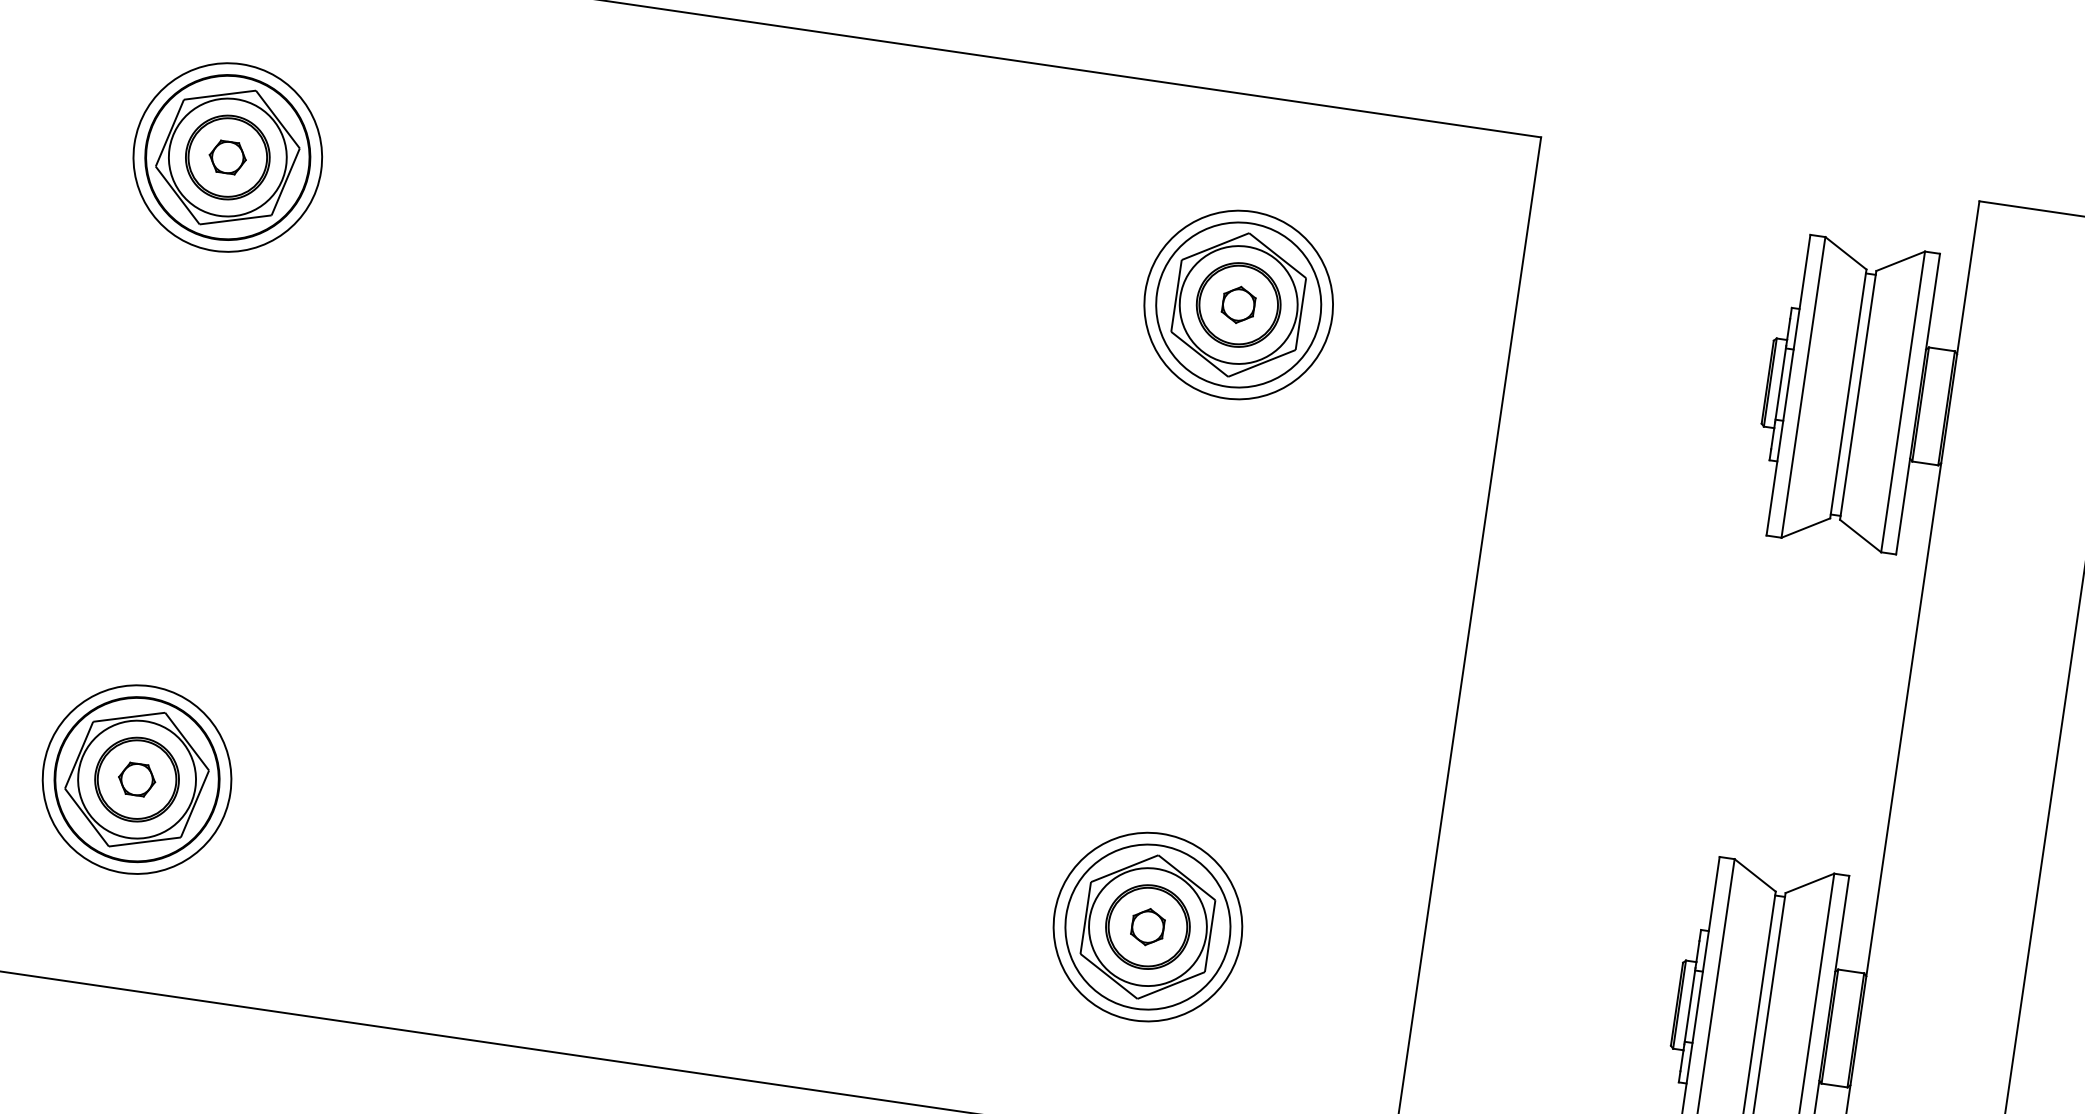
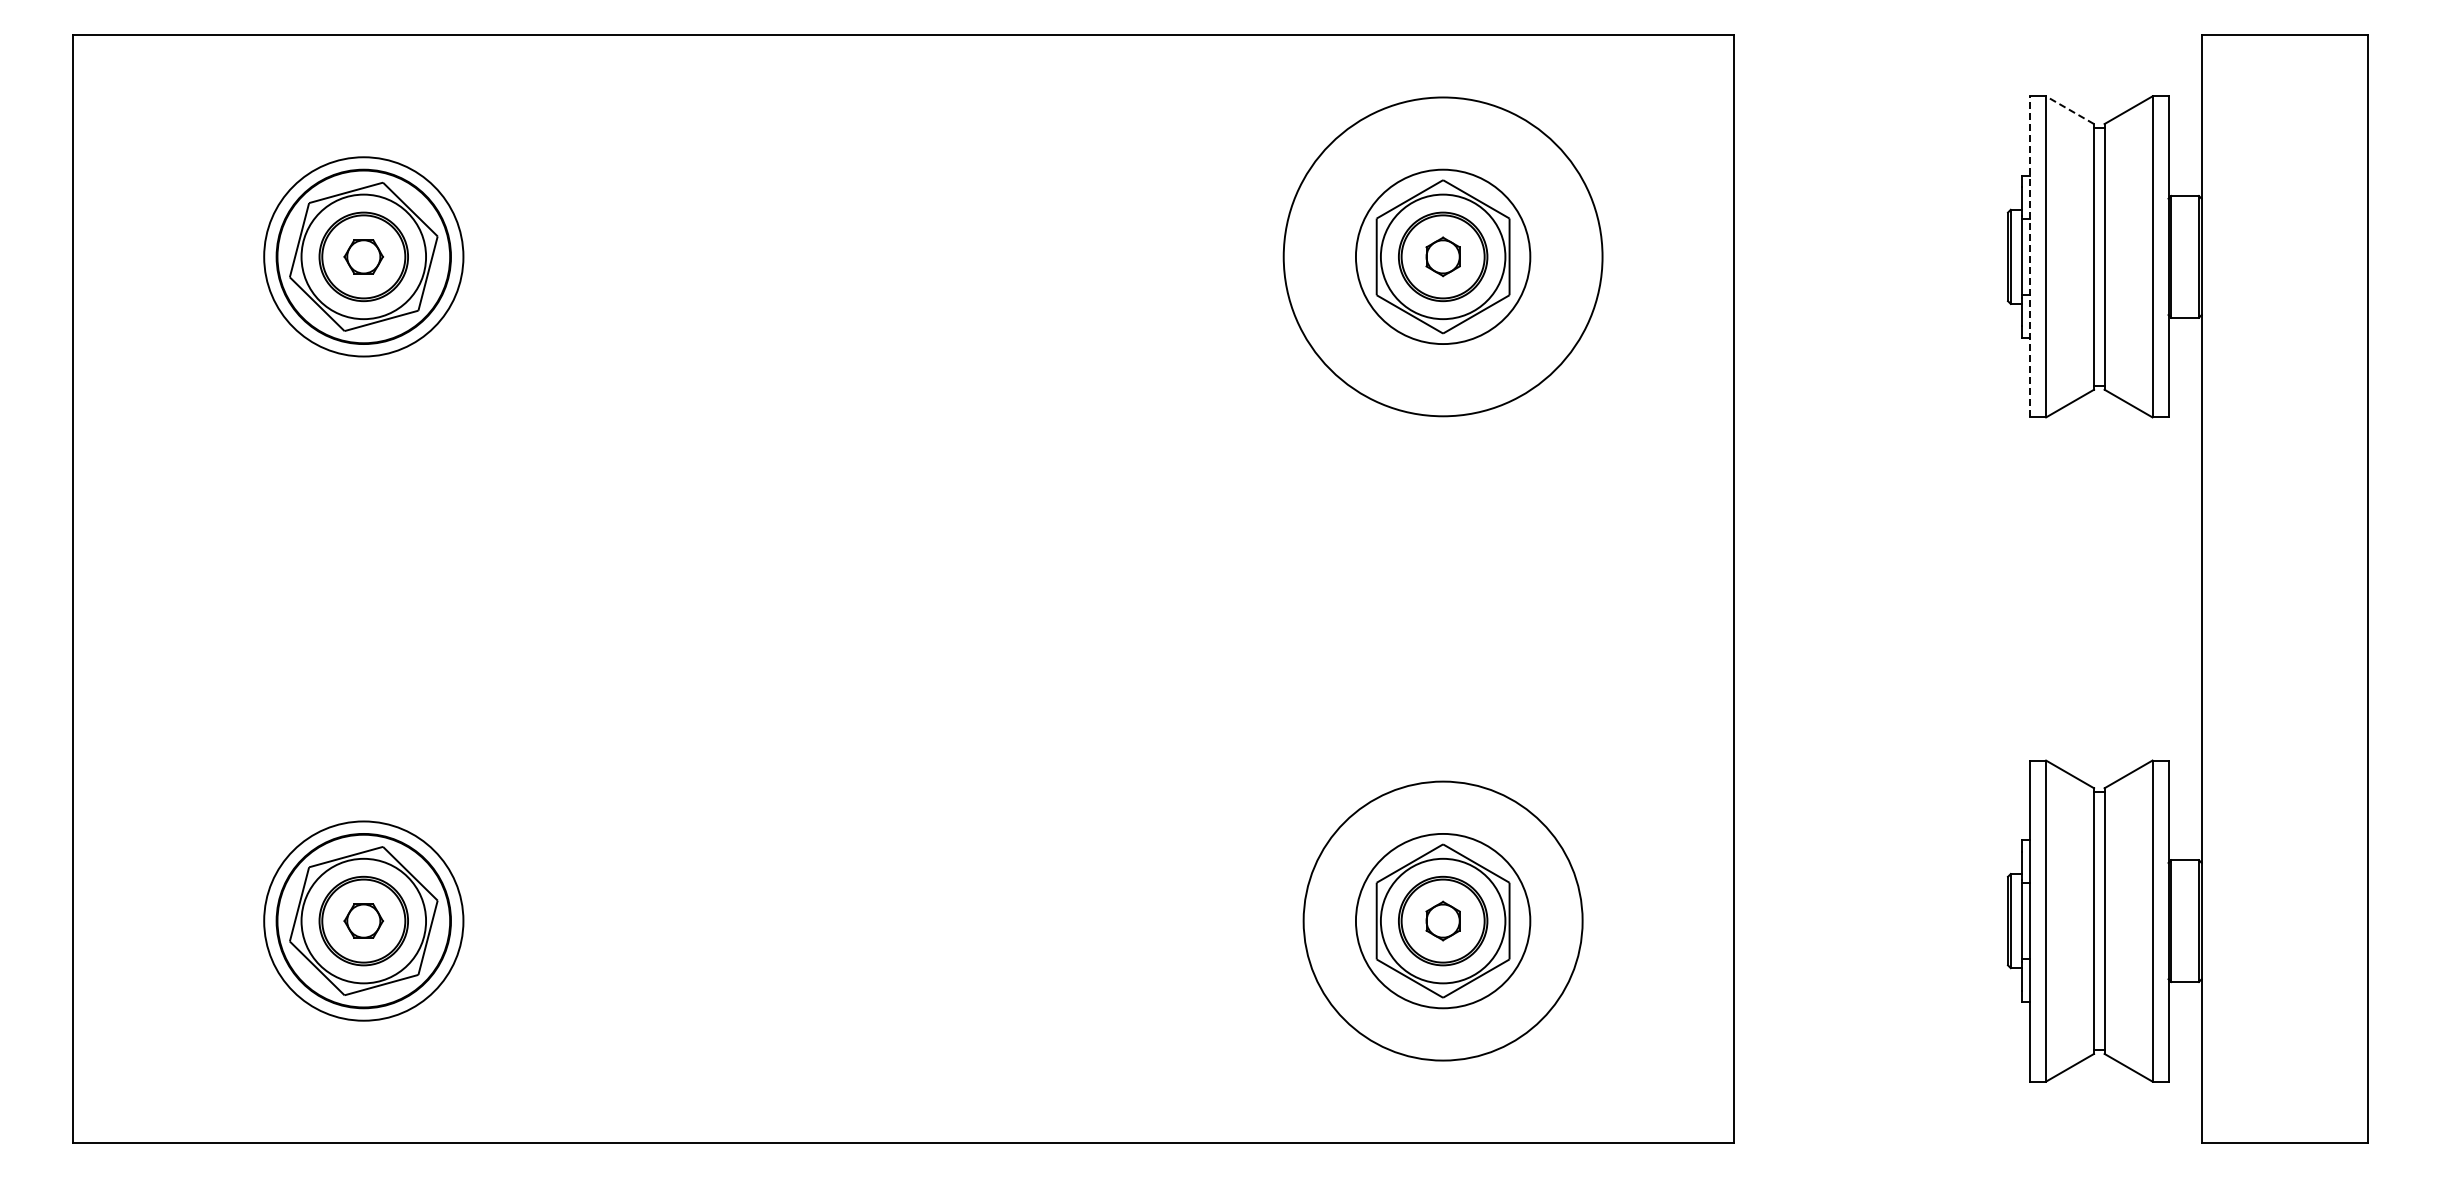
line: (1846, 253) -> (2070, 110), solid -> dashed
circle: (1238, 304) -> (1442, 256), size x1.6
line: (1788, 384) -> (2030, 256), solid -> dashed
circle: (1147, 926) -> (1442, 920), size x1.4

